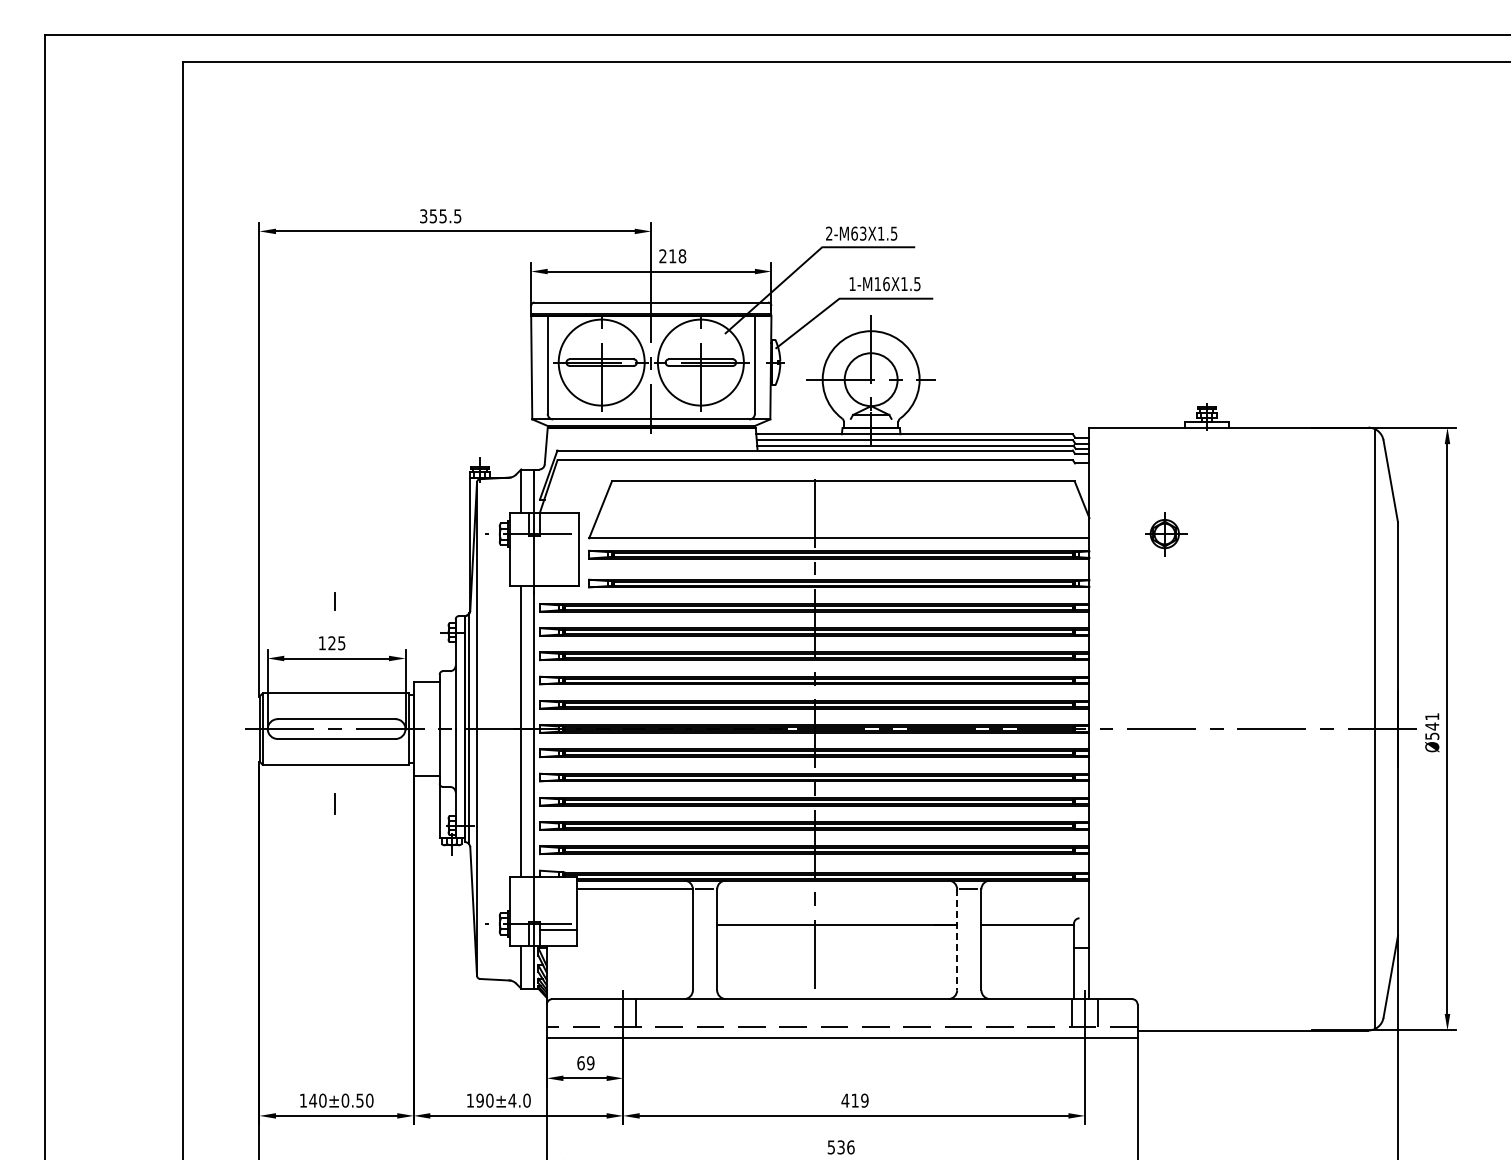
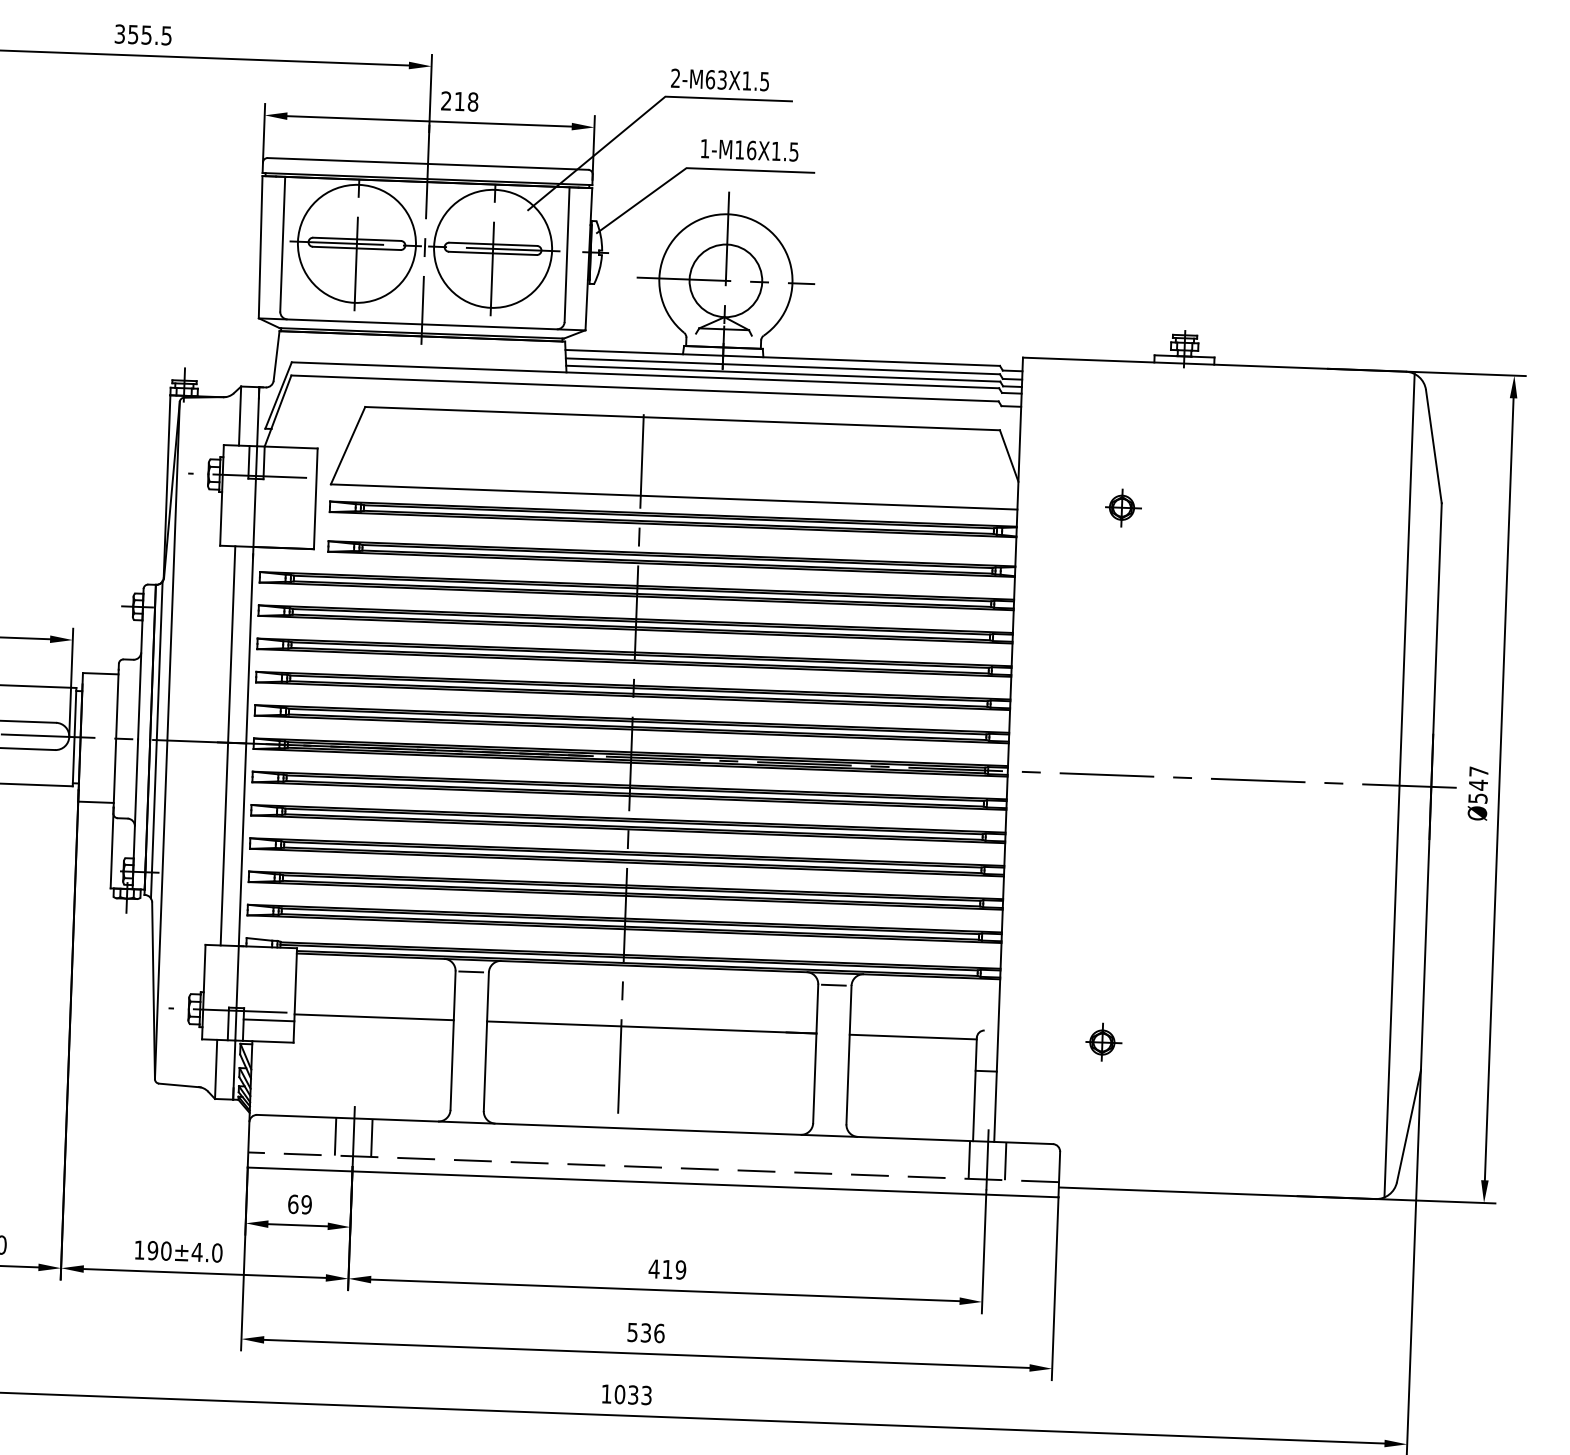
part: (1166, 534) -> (1123, 508), size x0.62
text: (1432, 716) -> (1479, 771), Ø541 -> Ø547
line: (634, 888) -> (373, 1016), moved
part: (1166, 923) -> (1103, 1042), added
line: (957, 940) -> (816, 1054), dashed -> solid
line: (609, 1012) -> (334, 1136), added

